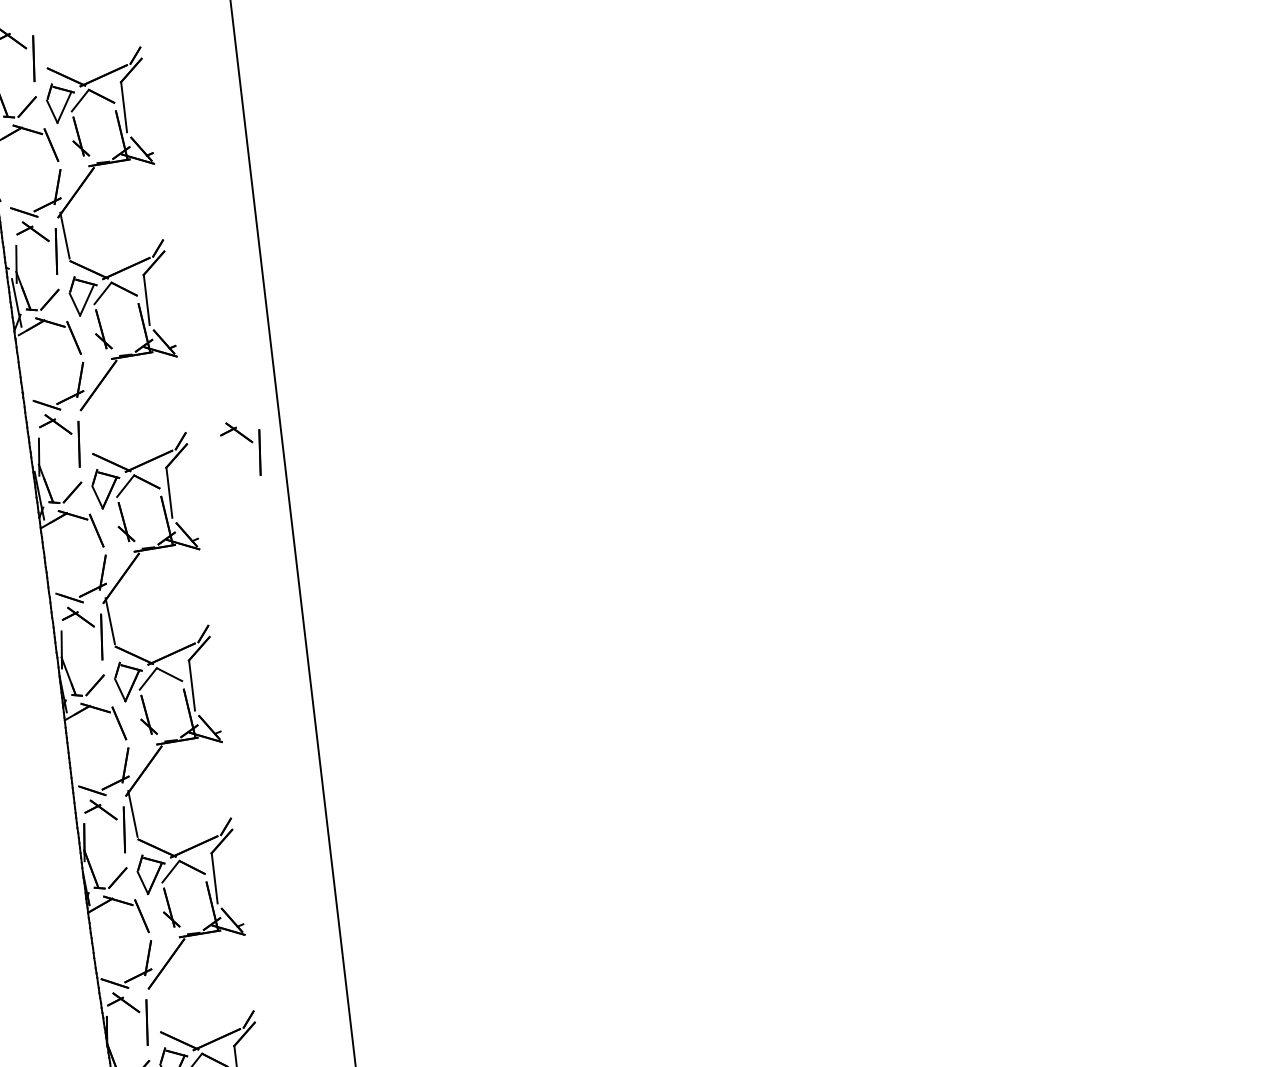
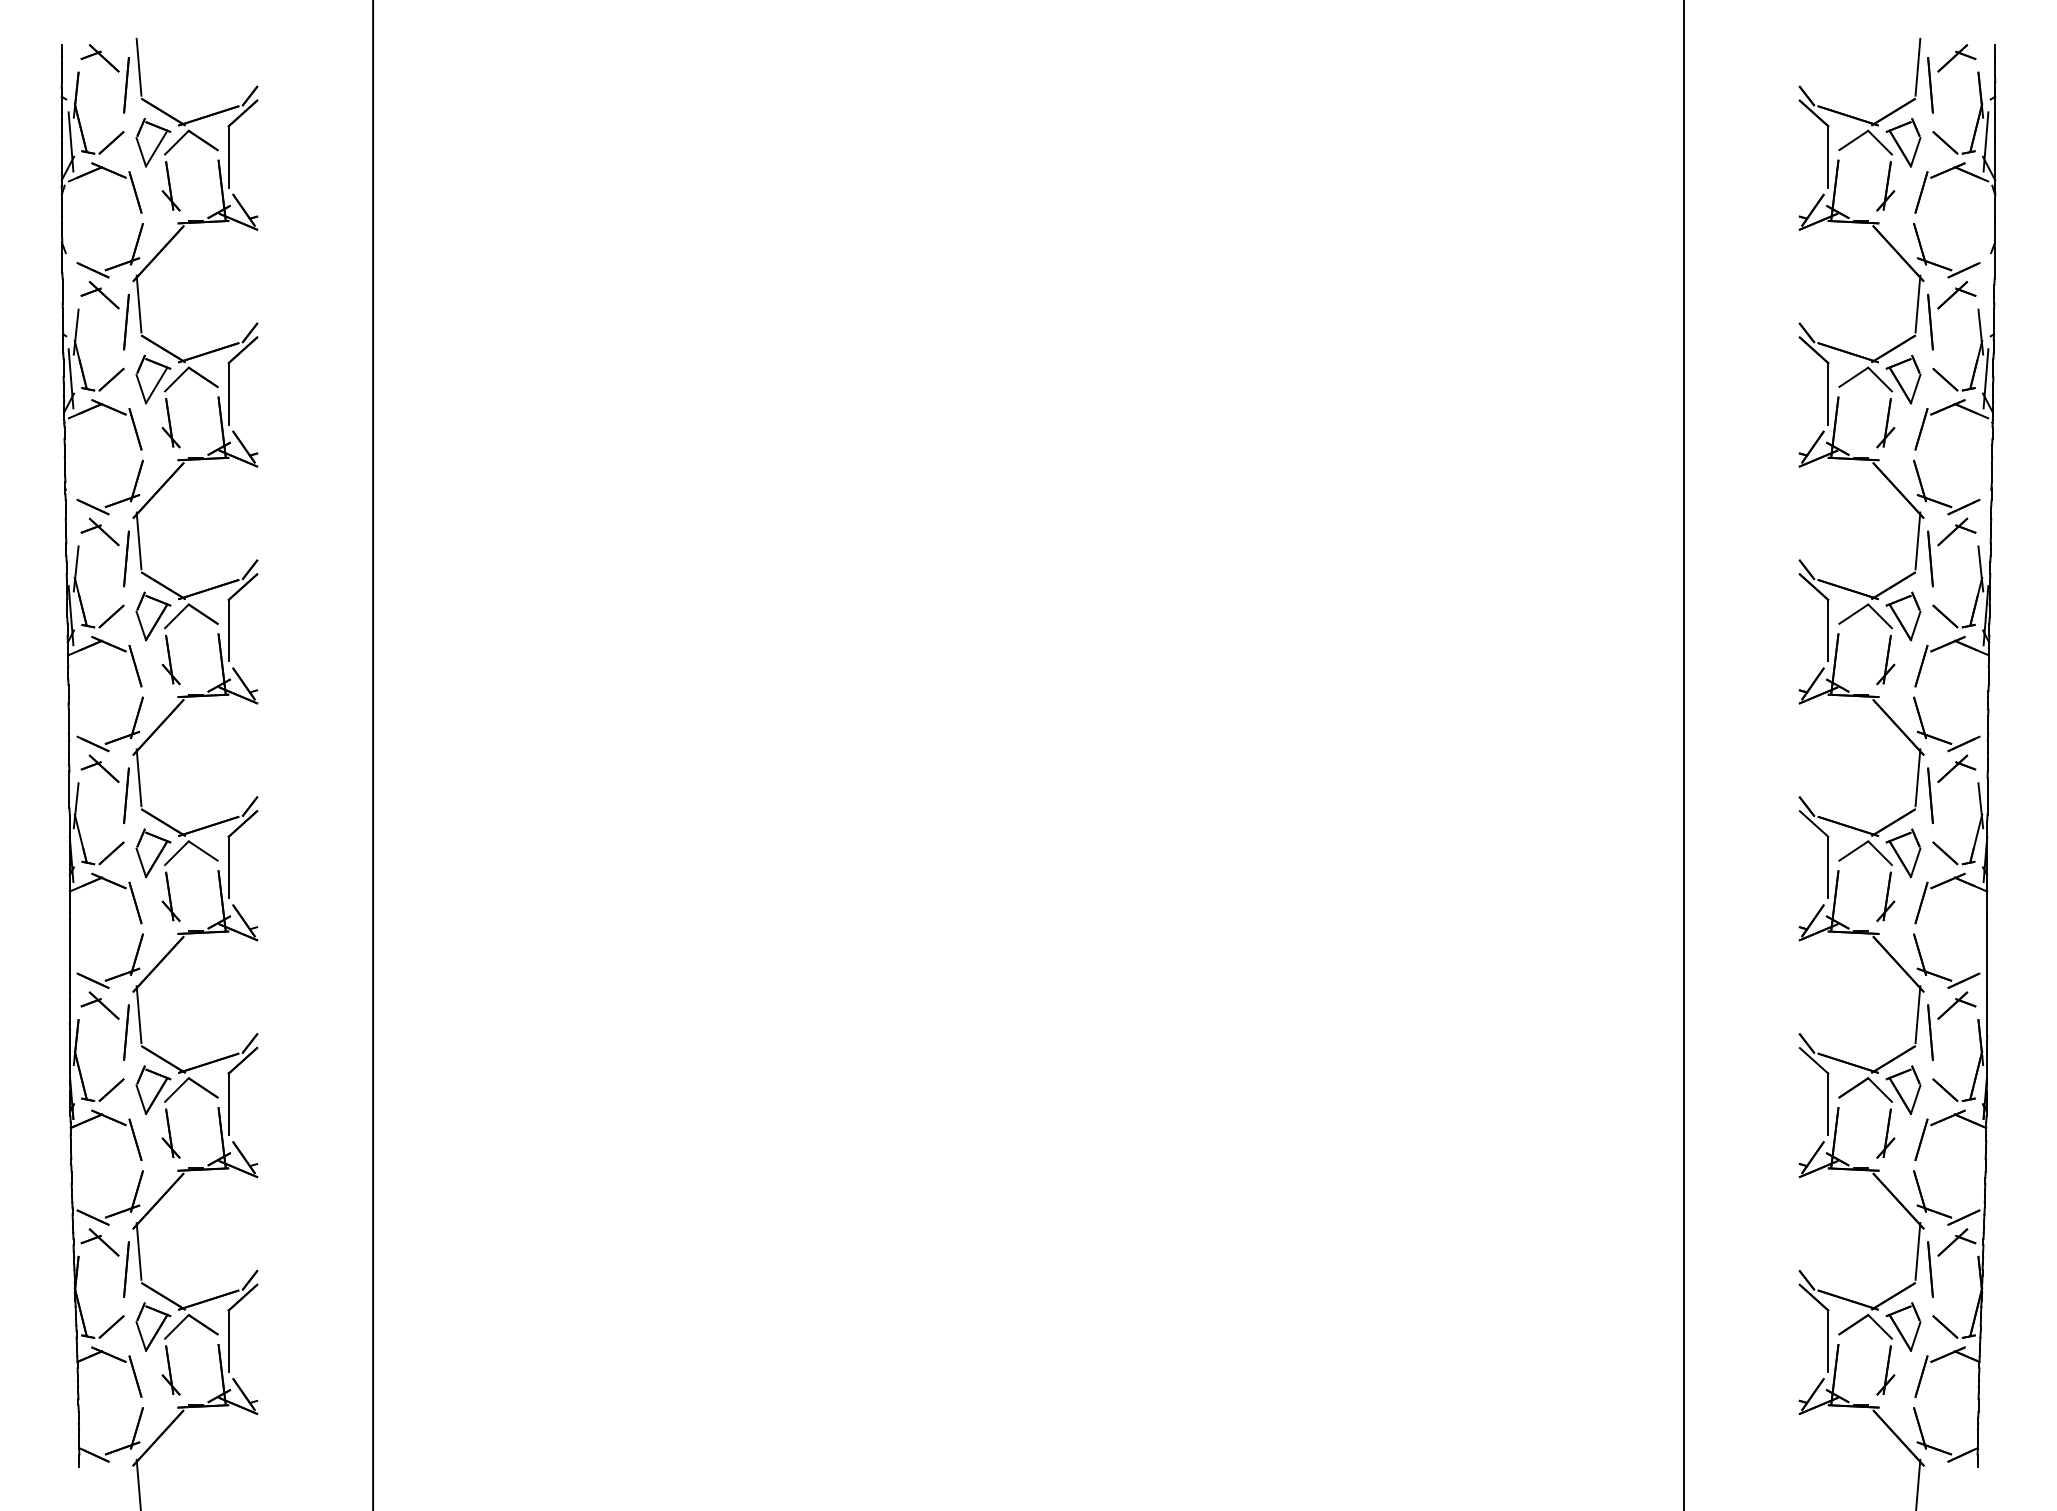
line: (41, 42) -> (138, 66), added
line: (87, 428) -> (138, 540), added
part: (248, 440) -> (332, 578), removed
line: (155, 1006) -> (138, 1251), added

